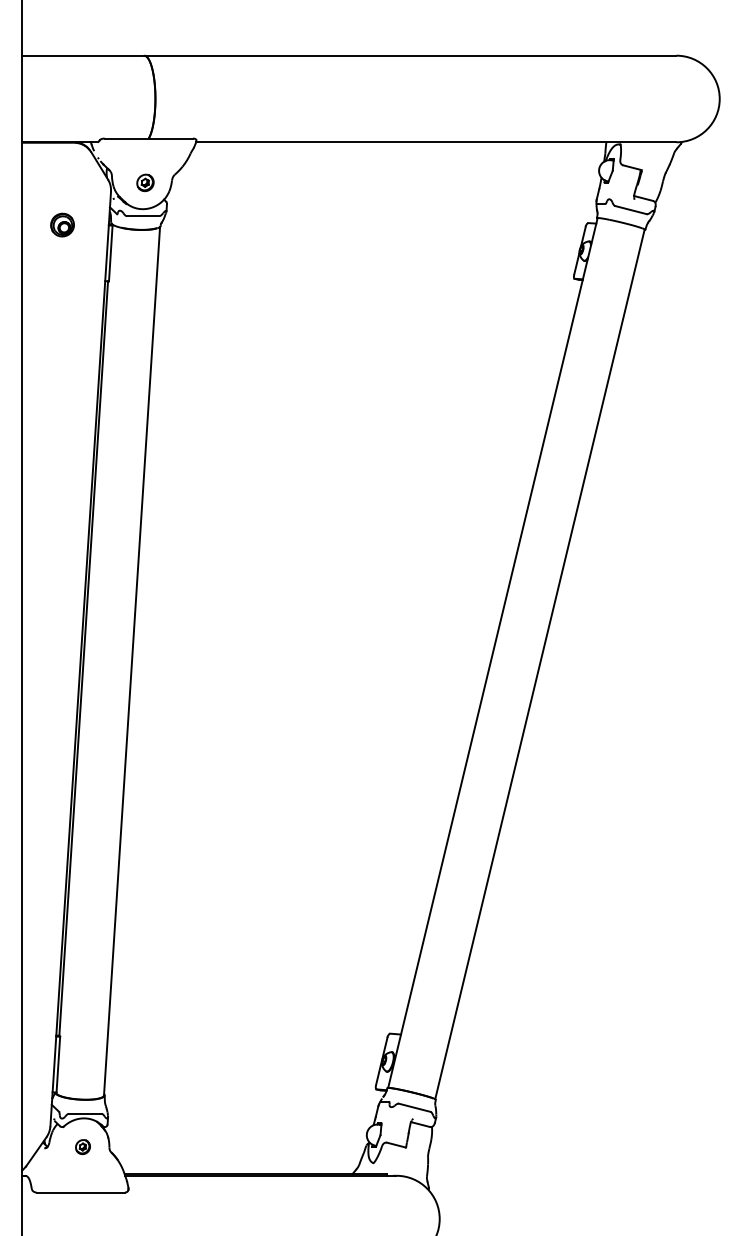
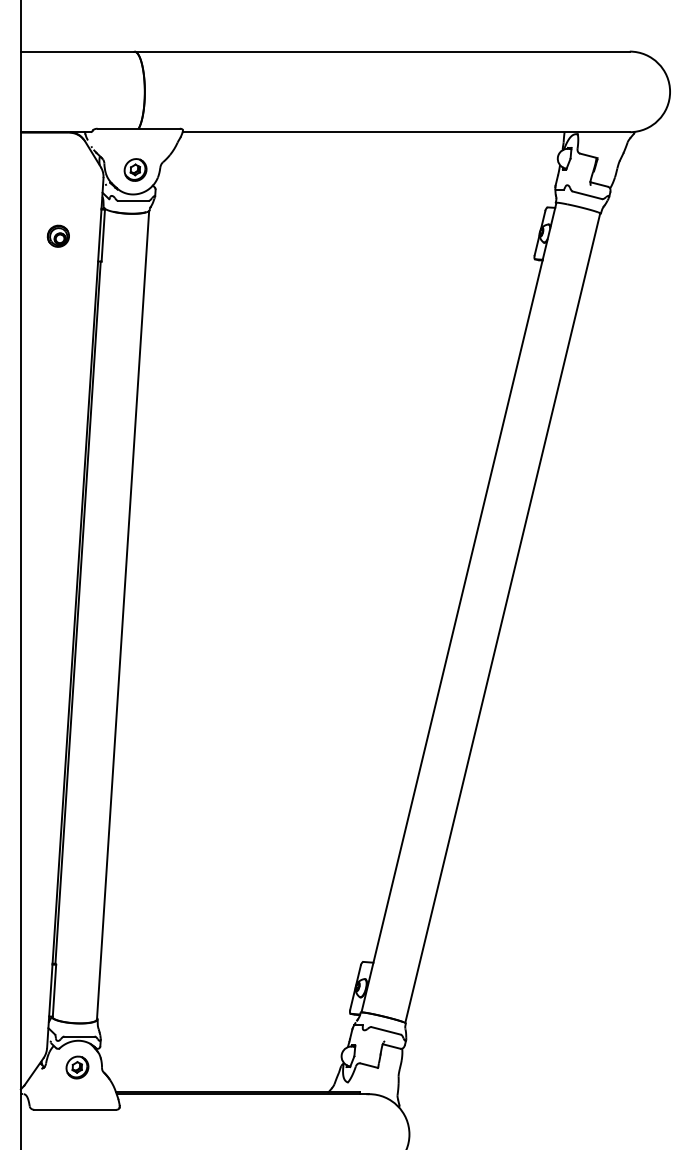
part: (145, 182) -> (135, 169), size x1.43
part: (62, 224) -> (58, 235), moved
part: (82, 1146) -> (76, 1066), size x1.67

